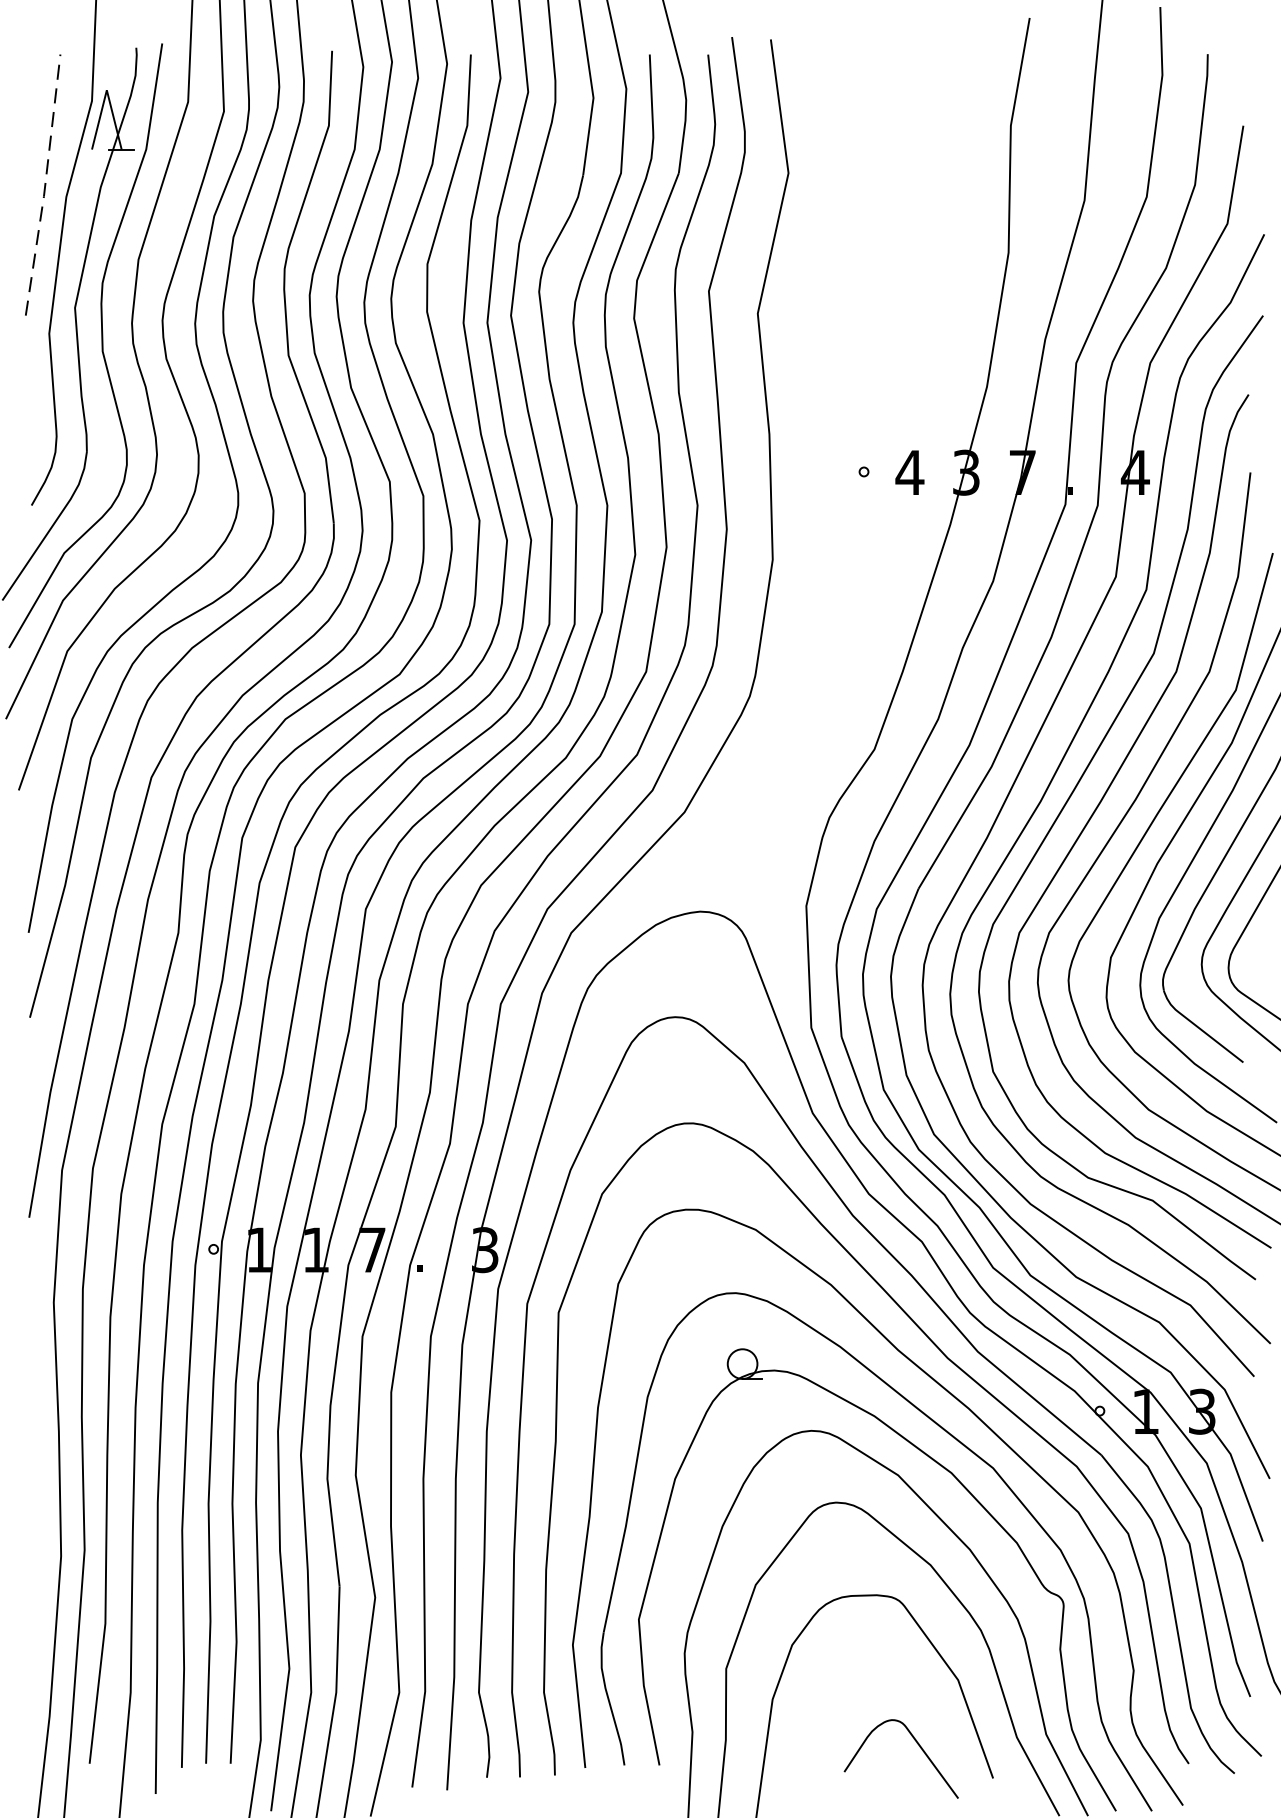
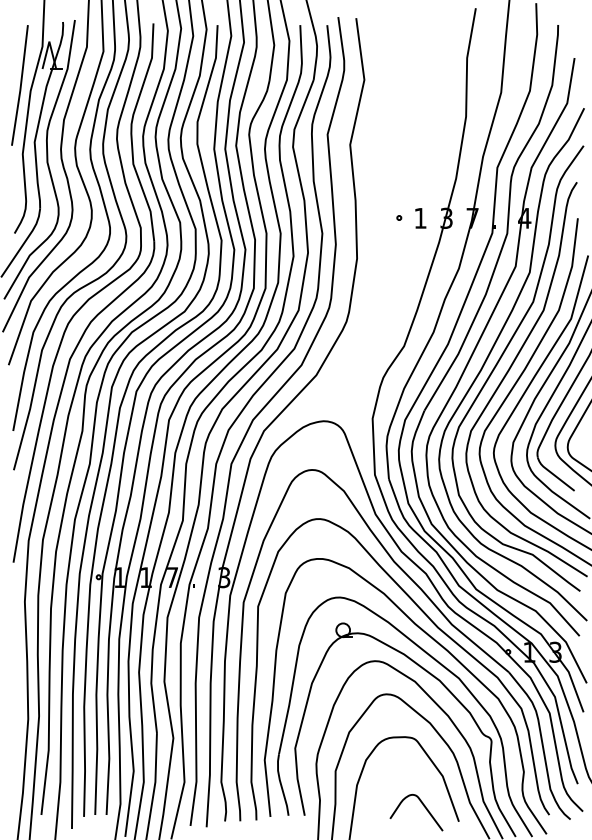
line: (44, 185) -> (20, 85), dashed -> solid
text: (909, 472) -> (420, 218), 4 -> 1

